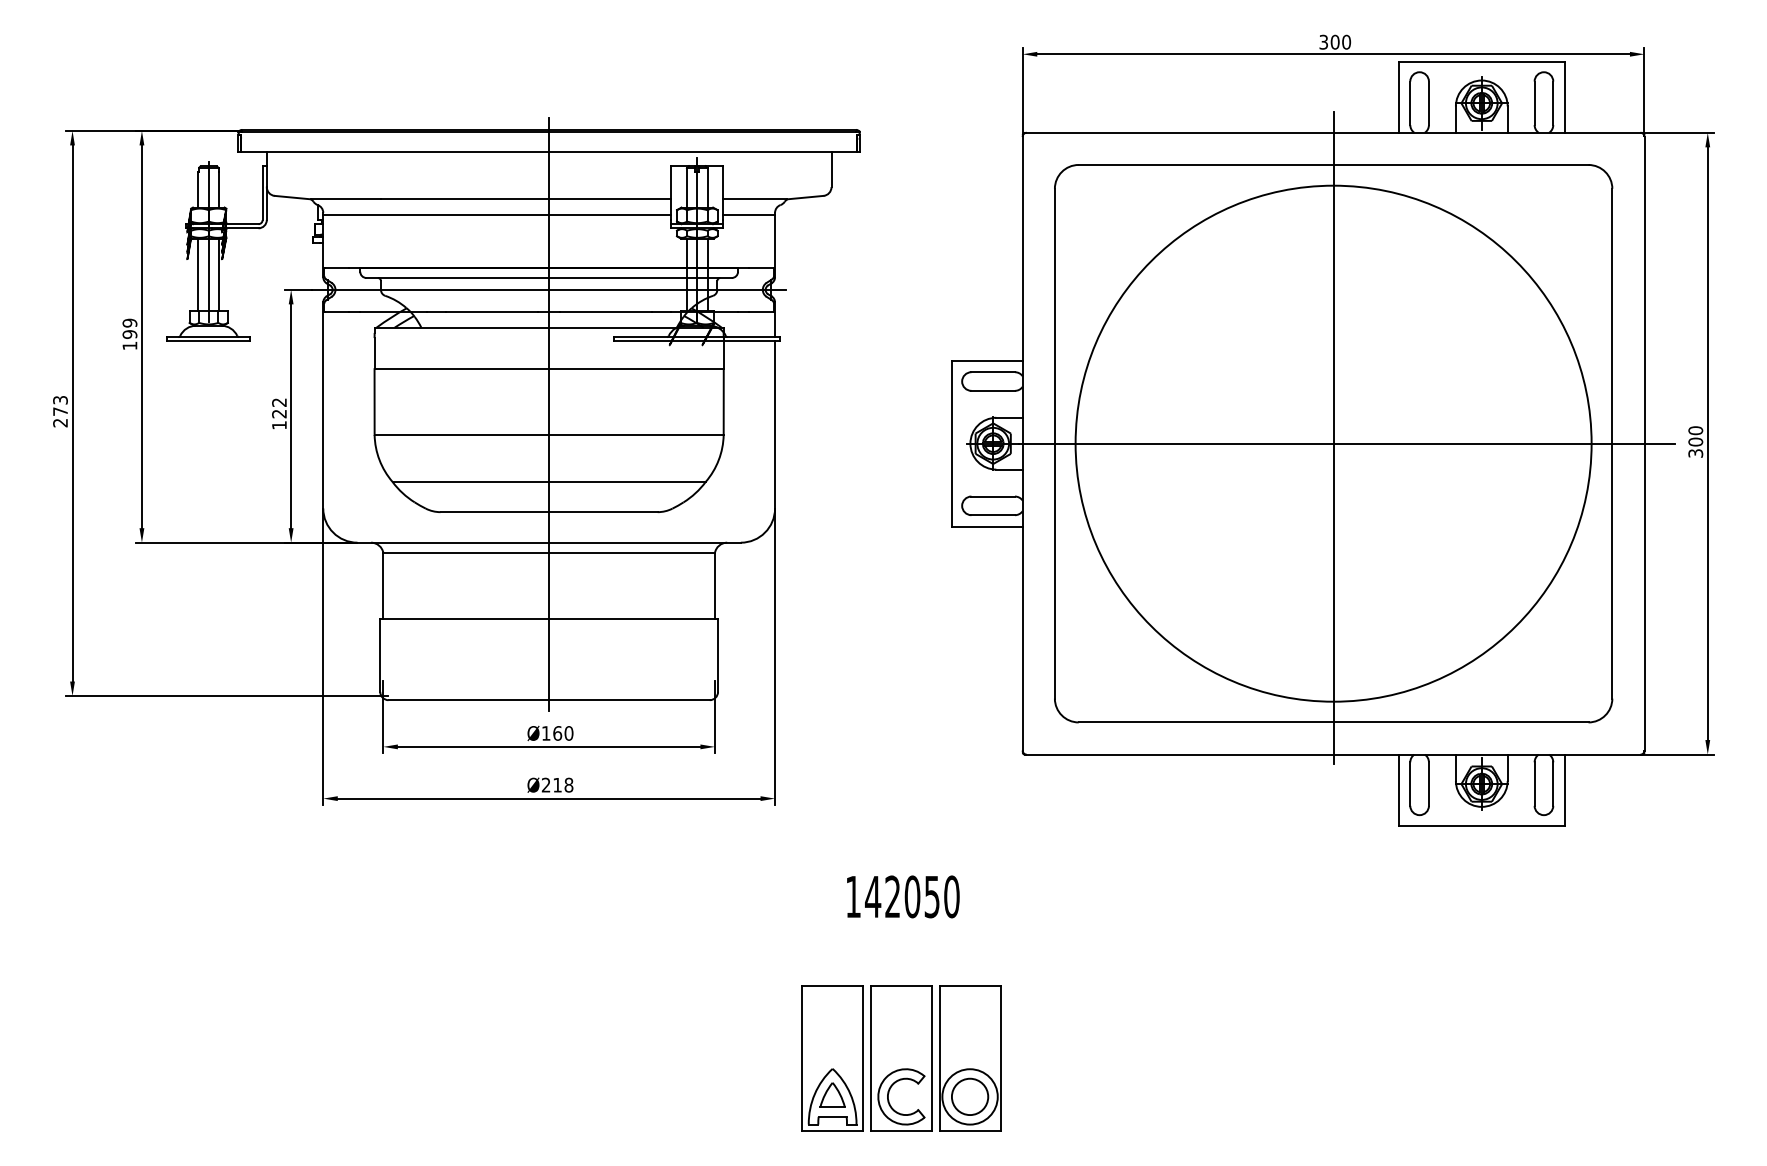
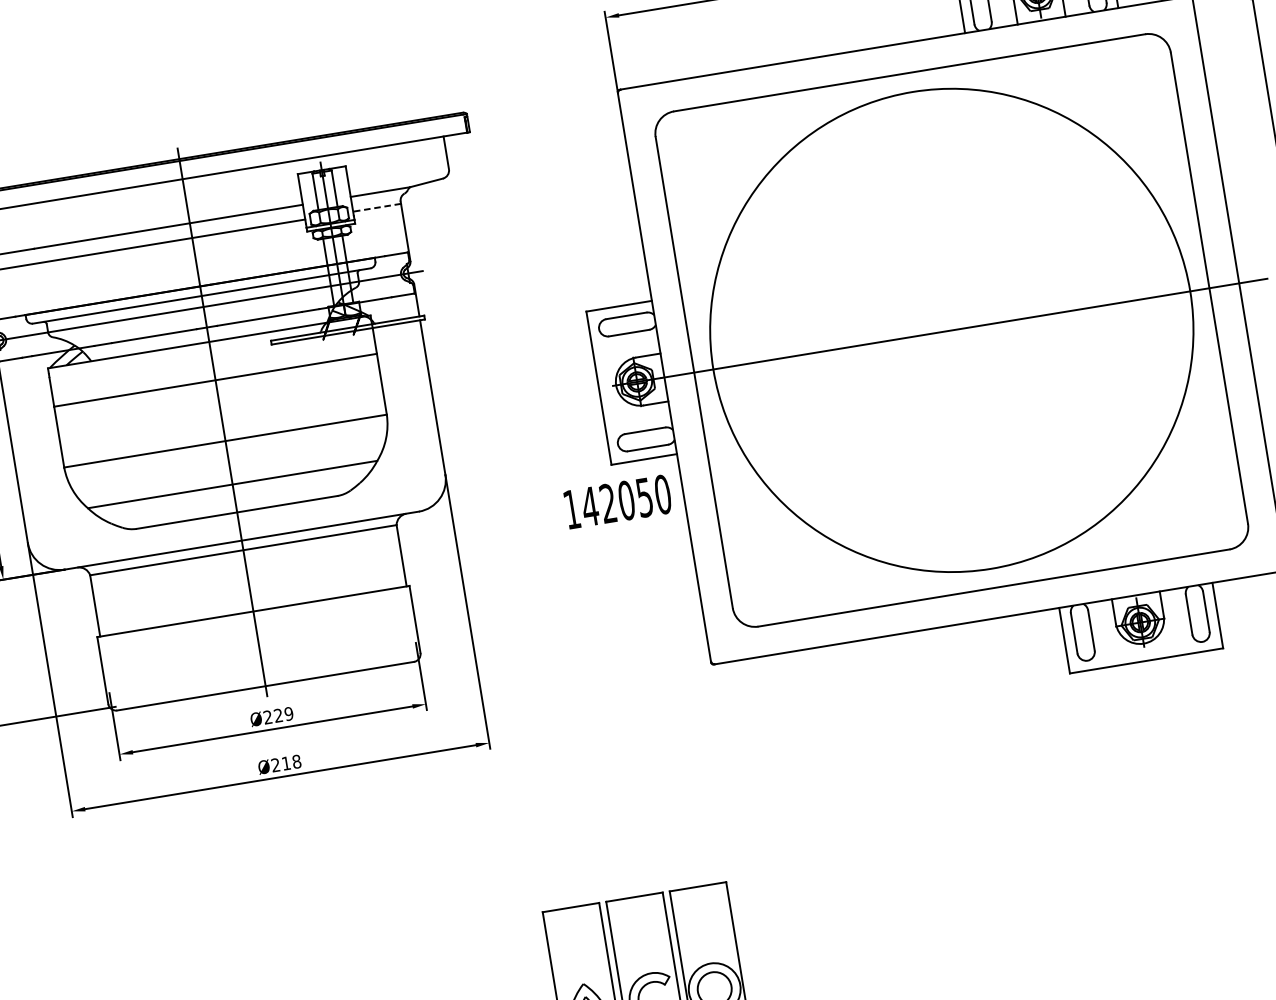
line: (749, 215) -> (377, 207), solid -> dashed
line: (1333, 438) -> (950, 325), removed
text: (557, 733) -> (278, 715), Ø160 -> Ø229
text: (903, 896) -> (618, 501), moved

